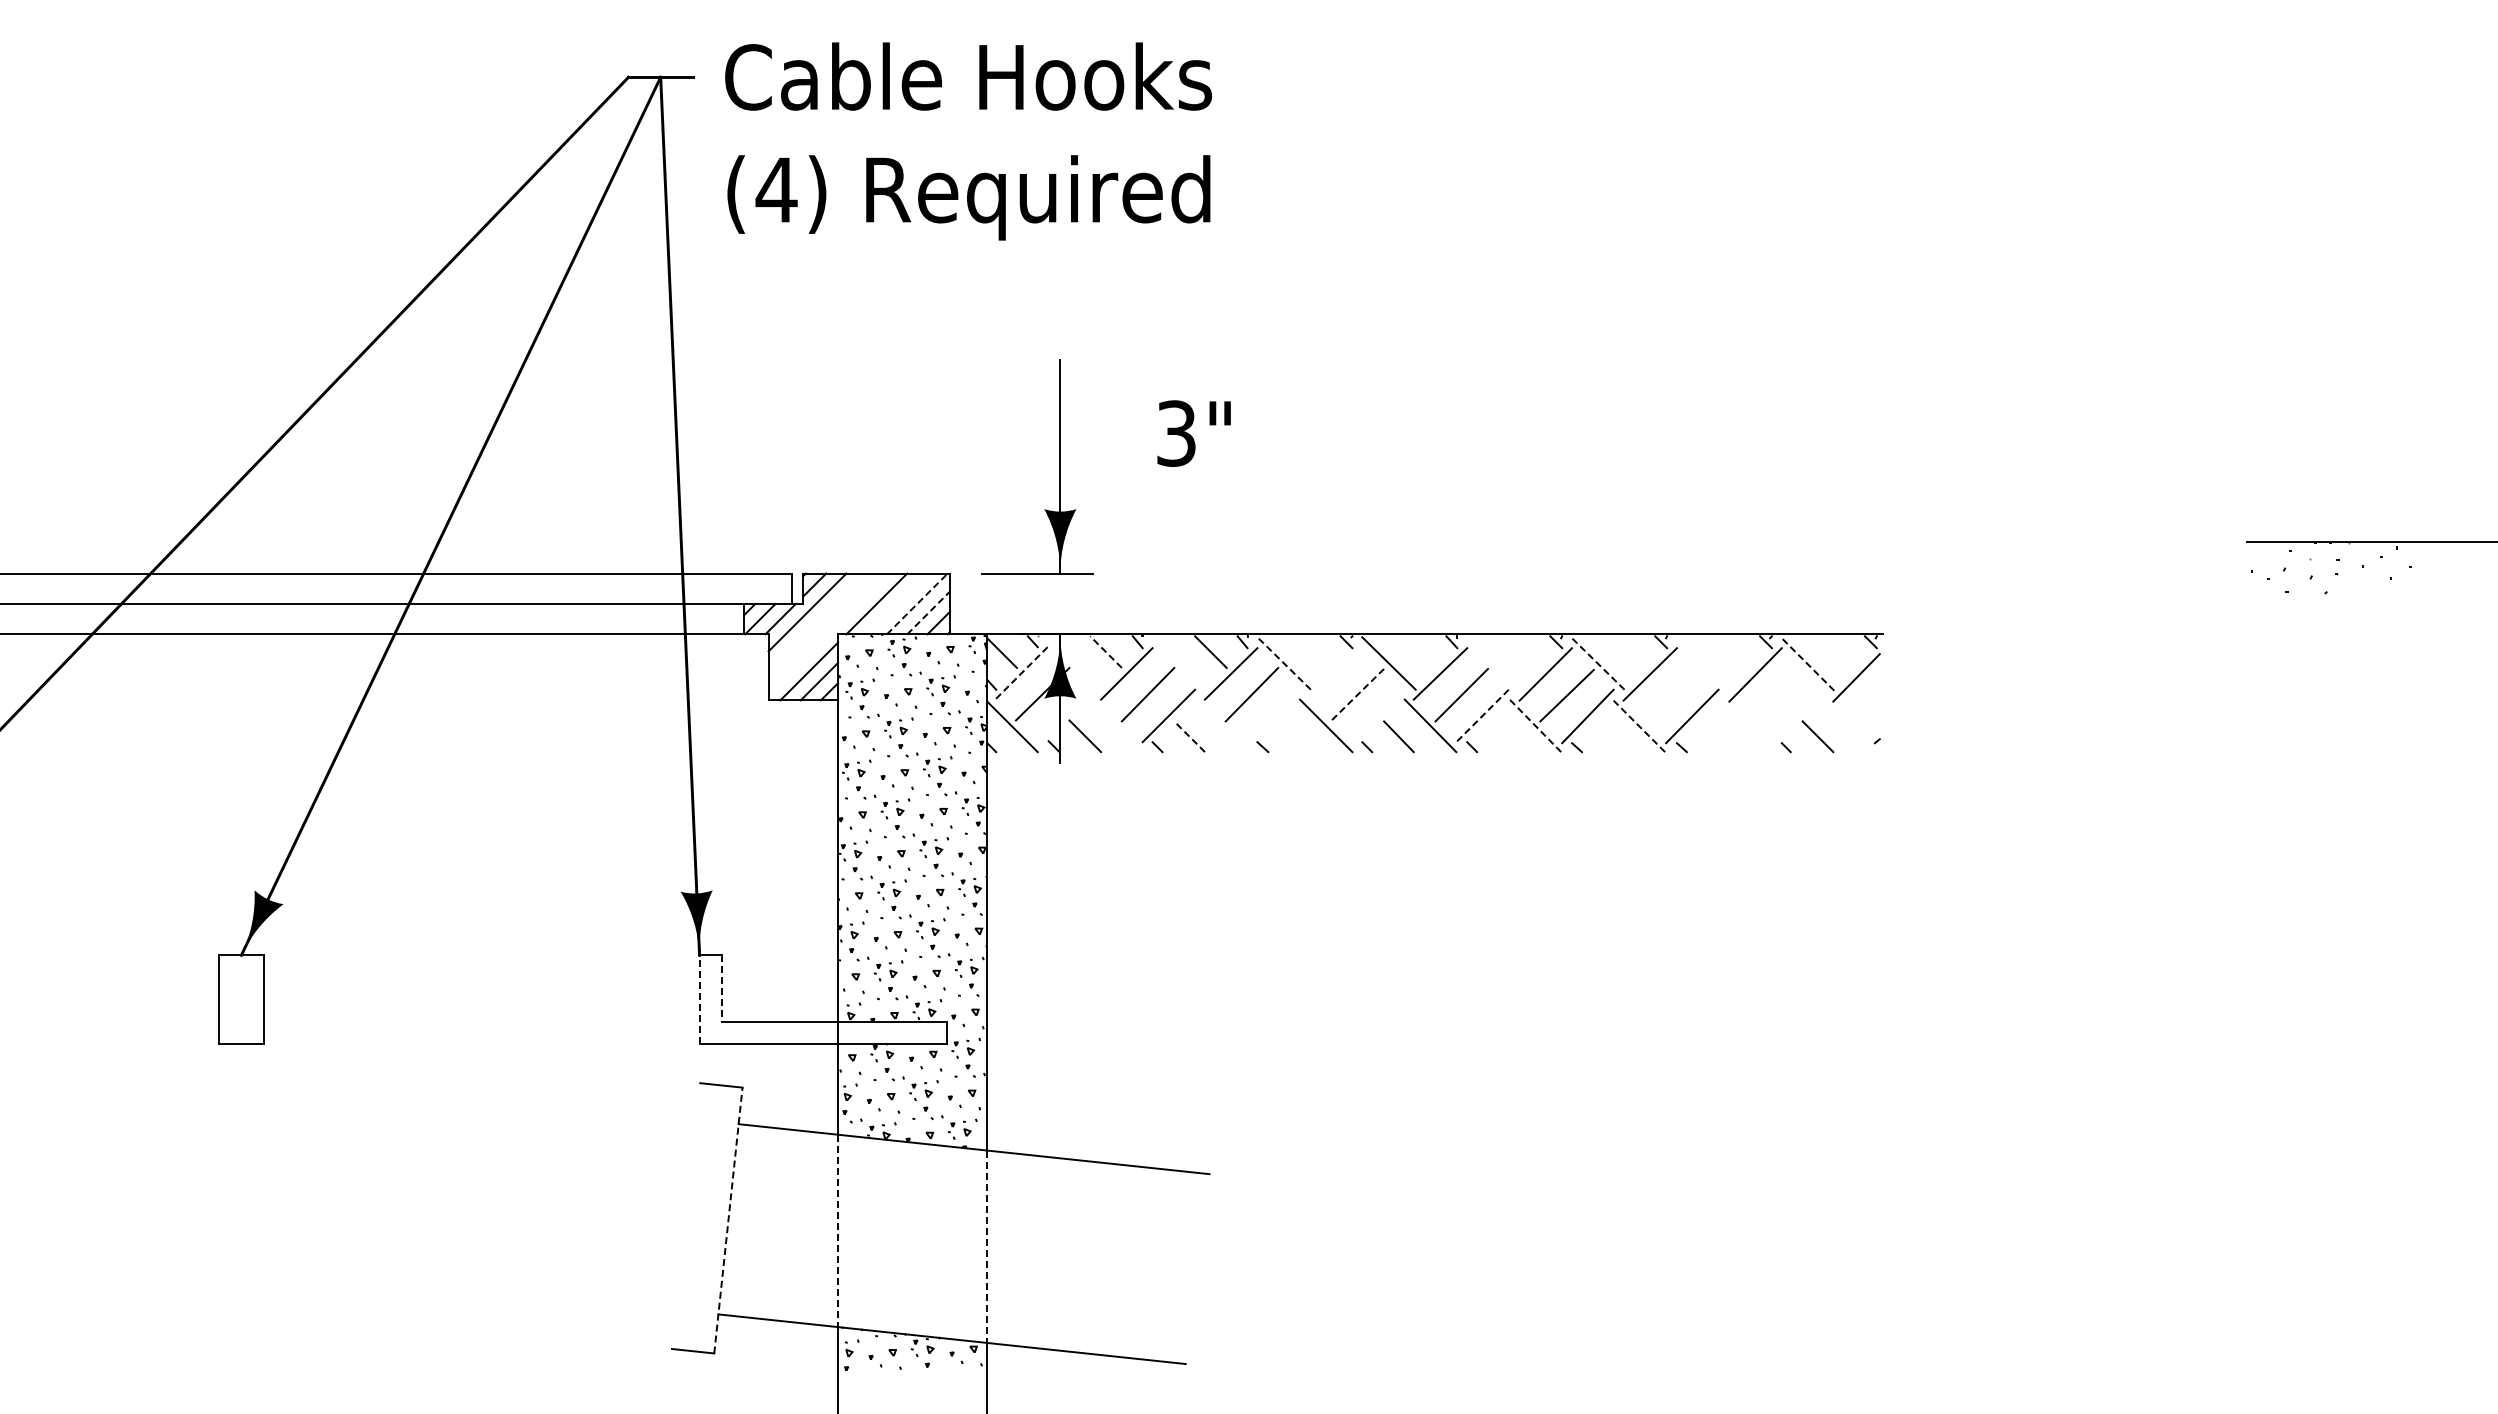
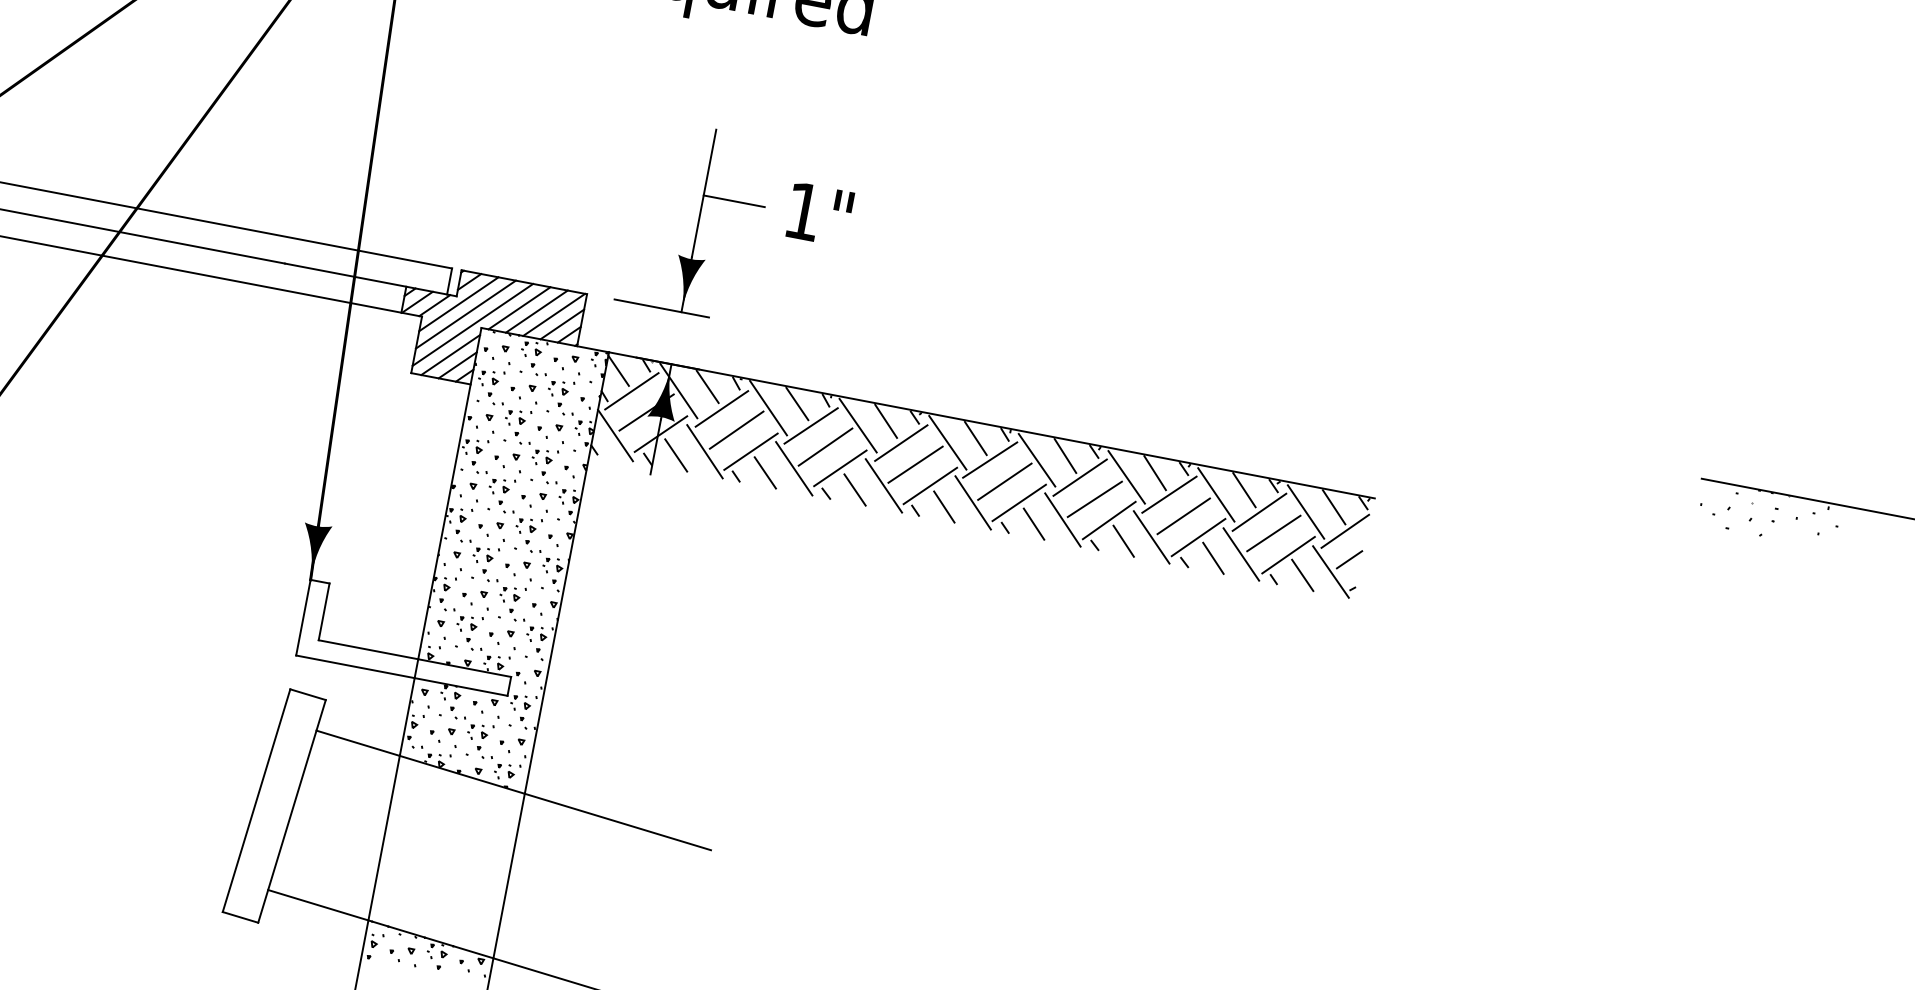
text: (1176, 433) -> (803, 211), 3" -> 1"
line: (1095, 437) -> (733, 201), added
line: (896, 603) -> (536, 311), added
line: (917, 603) -> (554, 314), dashed -> solid
line: (928, 612) -> (562, 324), dashed -> solid
line: (817, 622) -> (465, 314), added
line: (827, 632) -> (472, 324), added
line: (1105, 651) -> (707, 386), dashed -> solid
line: (1314, 652) -> (885, 421), added
line: (1419, 652) -> (975, 438), added
line: (1524, 652) -> (1065, 455), added
line: (1629, 652) -> (1155, 472), added
line: (1733, 652) -> (1244, 489), added
line: (1838, 652) -> (1334, 506), added
line: (1074, 662) -> (679, 390), added
line: (1178, 662) -> (767, 407), added
line: (1283, 663) -> (857, 425), dashed -> solid
line: (1493, 663) -> (1037, 459), added
line: (1598, 664) -> (1126, 477), dashed -> solid
line: (1702, 664) -> (1215, 494), added
line: (1807, 664) -> (1305, 511), dashed -> solid
line: (1021, 673) -> (631, 391), dashed -> solid
line: (1336, 673) -> (901, 442), added
line: (1357, 695) -> (915, 465), dashed -> solid
line: (1670, 695) -> (1183, 516), added
line: (1776, 695) -> (1273, 533), added
line: (1867, 708) -> (1349, 559), added
line: (1063, 715) -> (660, 434), added
line: (1273, 715) -> (840, 468), added
line: (1378, 715) -> (930, 485), added
line: (1482, 716) -> (1019, 503), dashed -> solid
line: (1797, 716) -> (1288, 554), added
line: (1116, 725) -> (704, 451), added
line: (1221, 725) -> (794, 468), added
line: (1535, 725) -> (1062, 519), dashed -> solid
line: (1639, 726) -> (1151, 537), dashed -> solid
line: (1743, 726) -> (1240, 554), added
line: (1848, 726) -> (1330, 571), added
line: (1189, 736) -> (765, 472), dashed -> solid
line: (1294, 736) -> (855, 489), added
line: (1503, 736) -> (1033, 523), added
line: (1608, 736) -> (1123, 541), added
line: (1713, 736) -> (1213, 558), added
line: (721, 989) -> (323, 612), dashed -> solid
line: (699, 999) -> (303, 617), dashed -> solid
line: (685, 1216) -> (255, 800), added
line: (728, 1220) -> (292, 811), dashed -> solid
line: (838, 1231) -> (384, 838), dashed -> solid
line: (987, 1247) -> (509, 876), dashed -> solid

